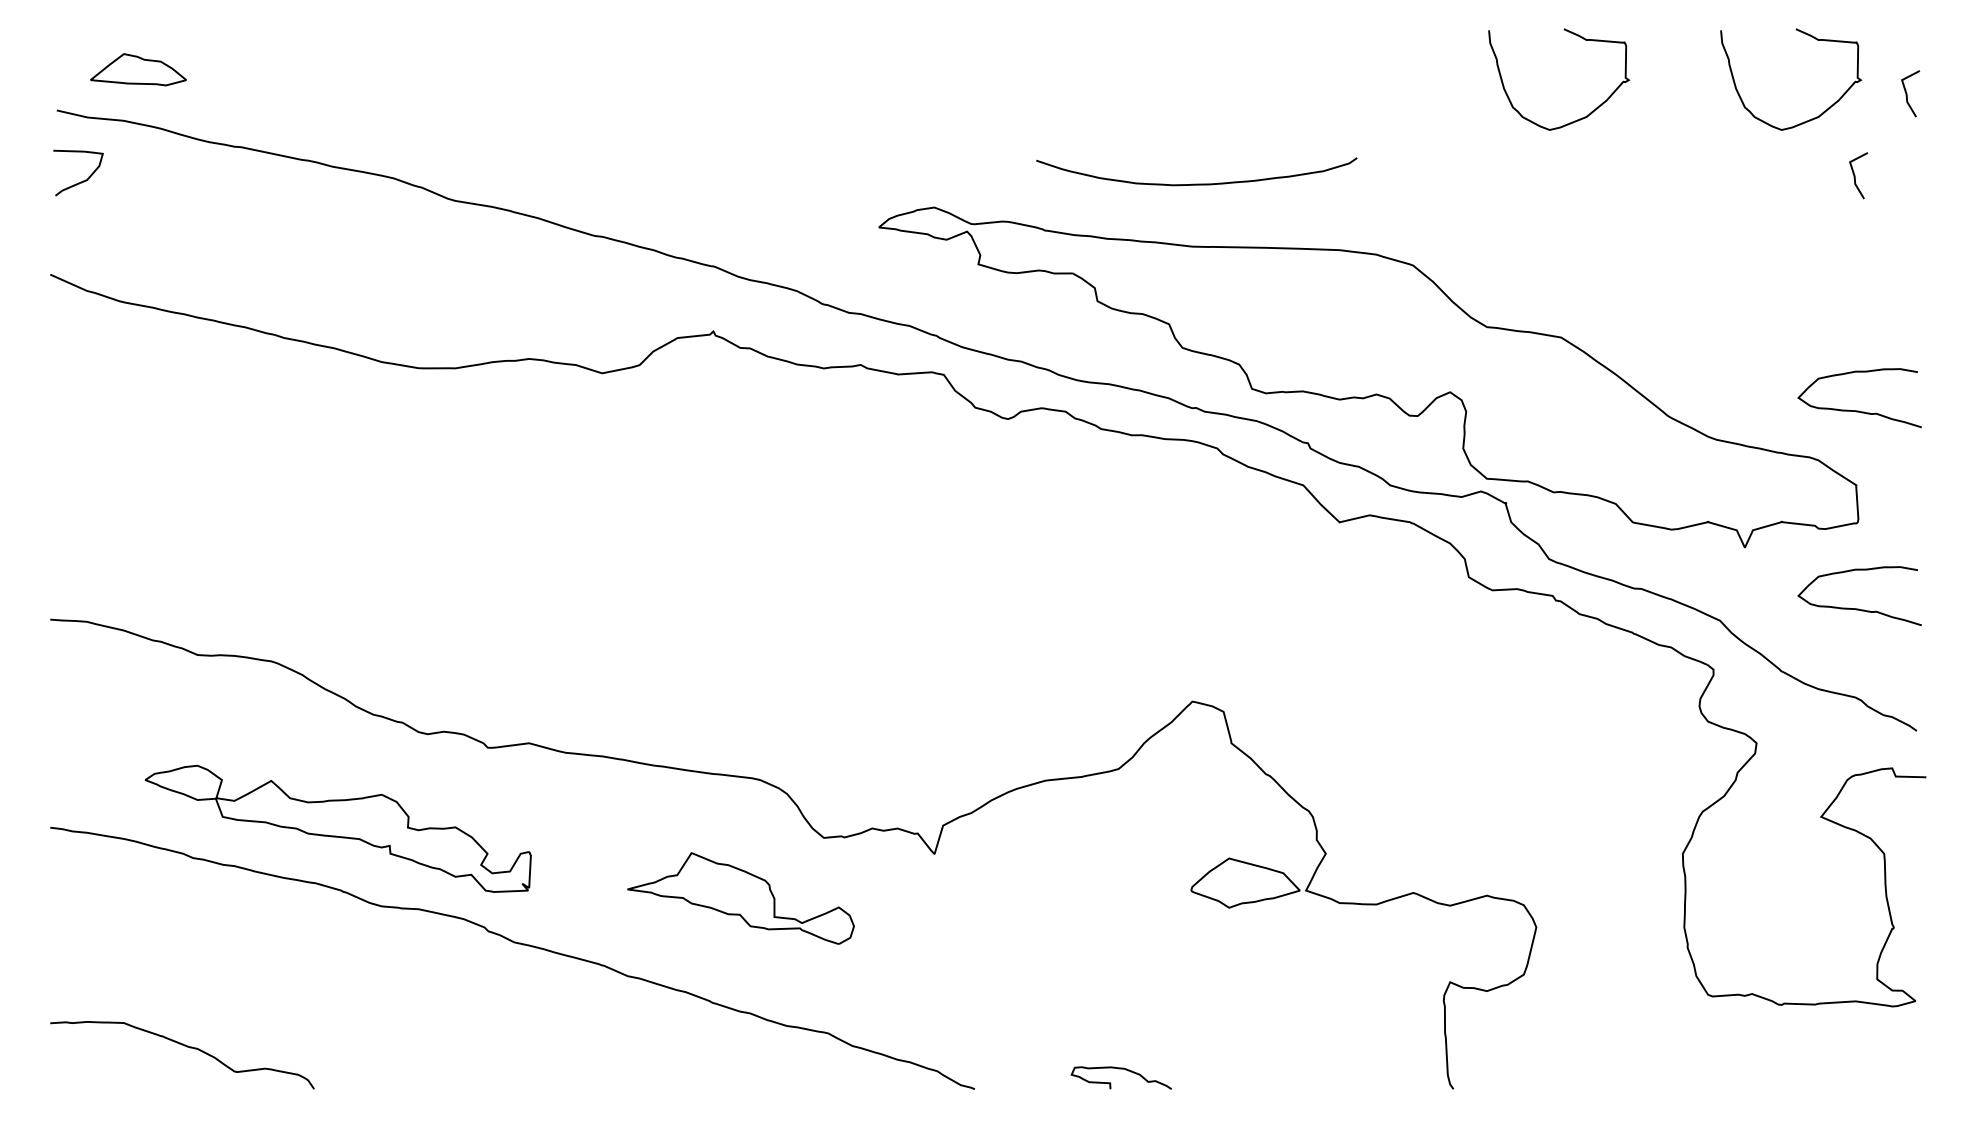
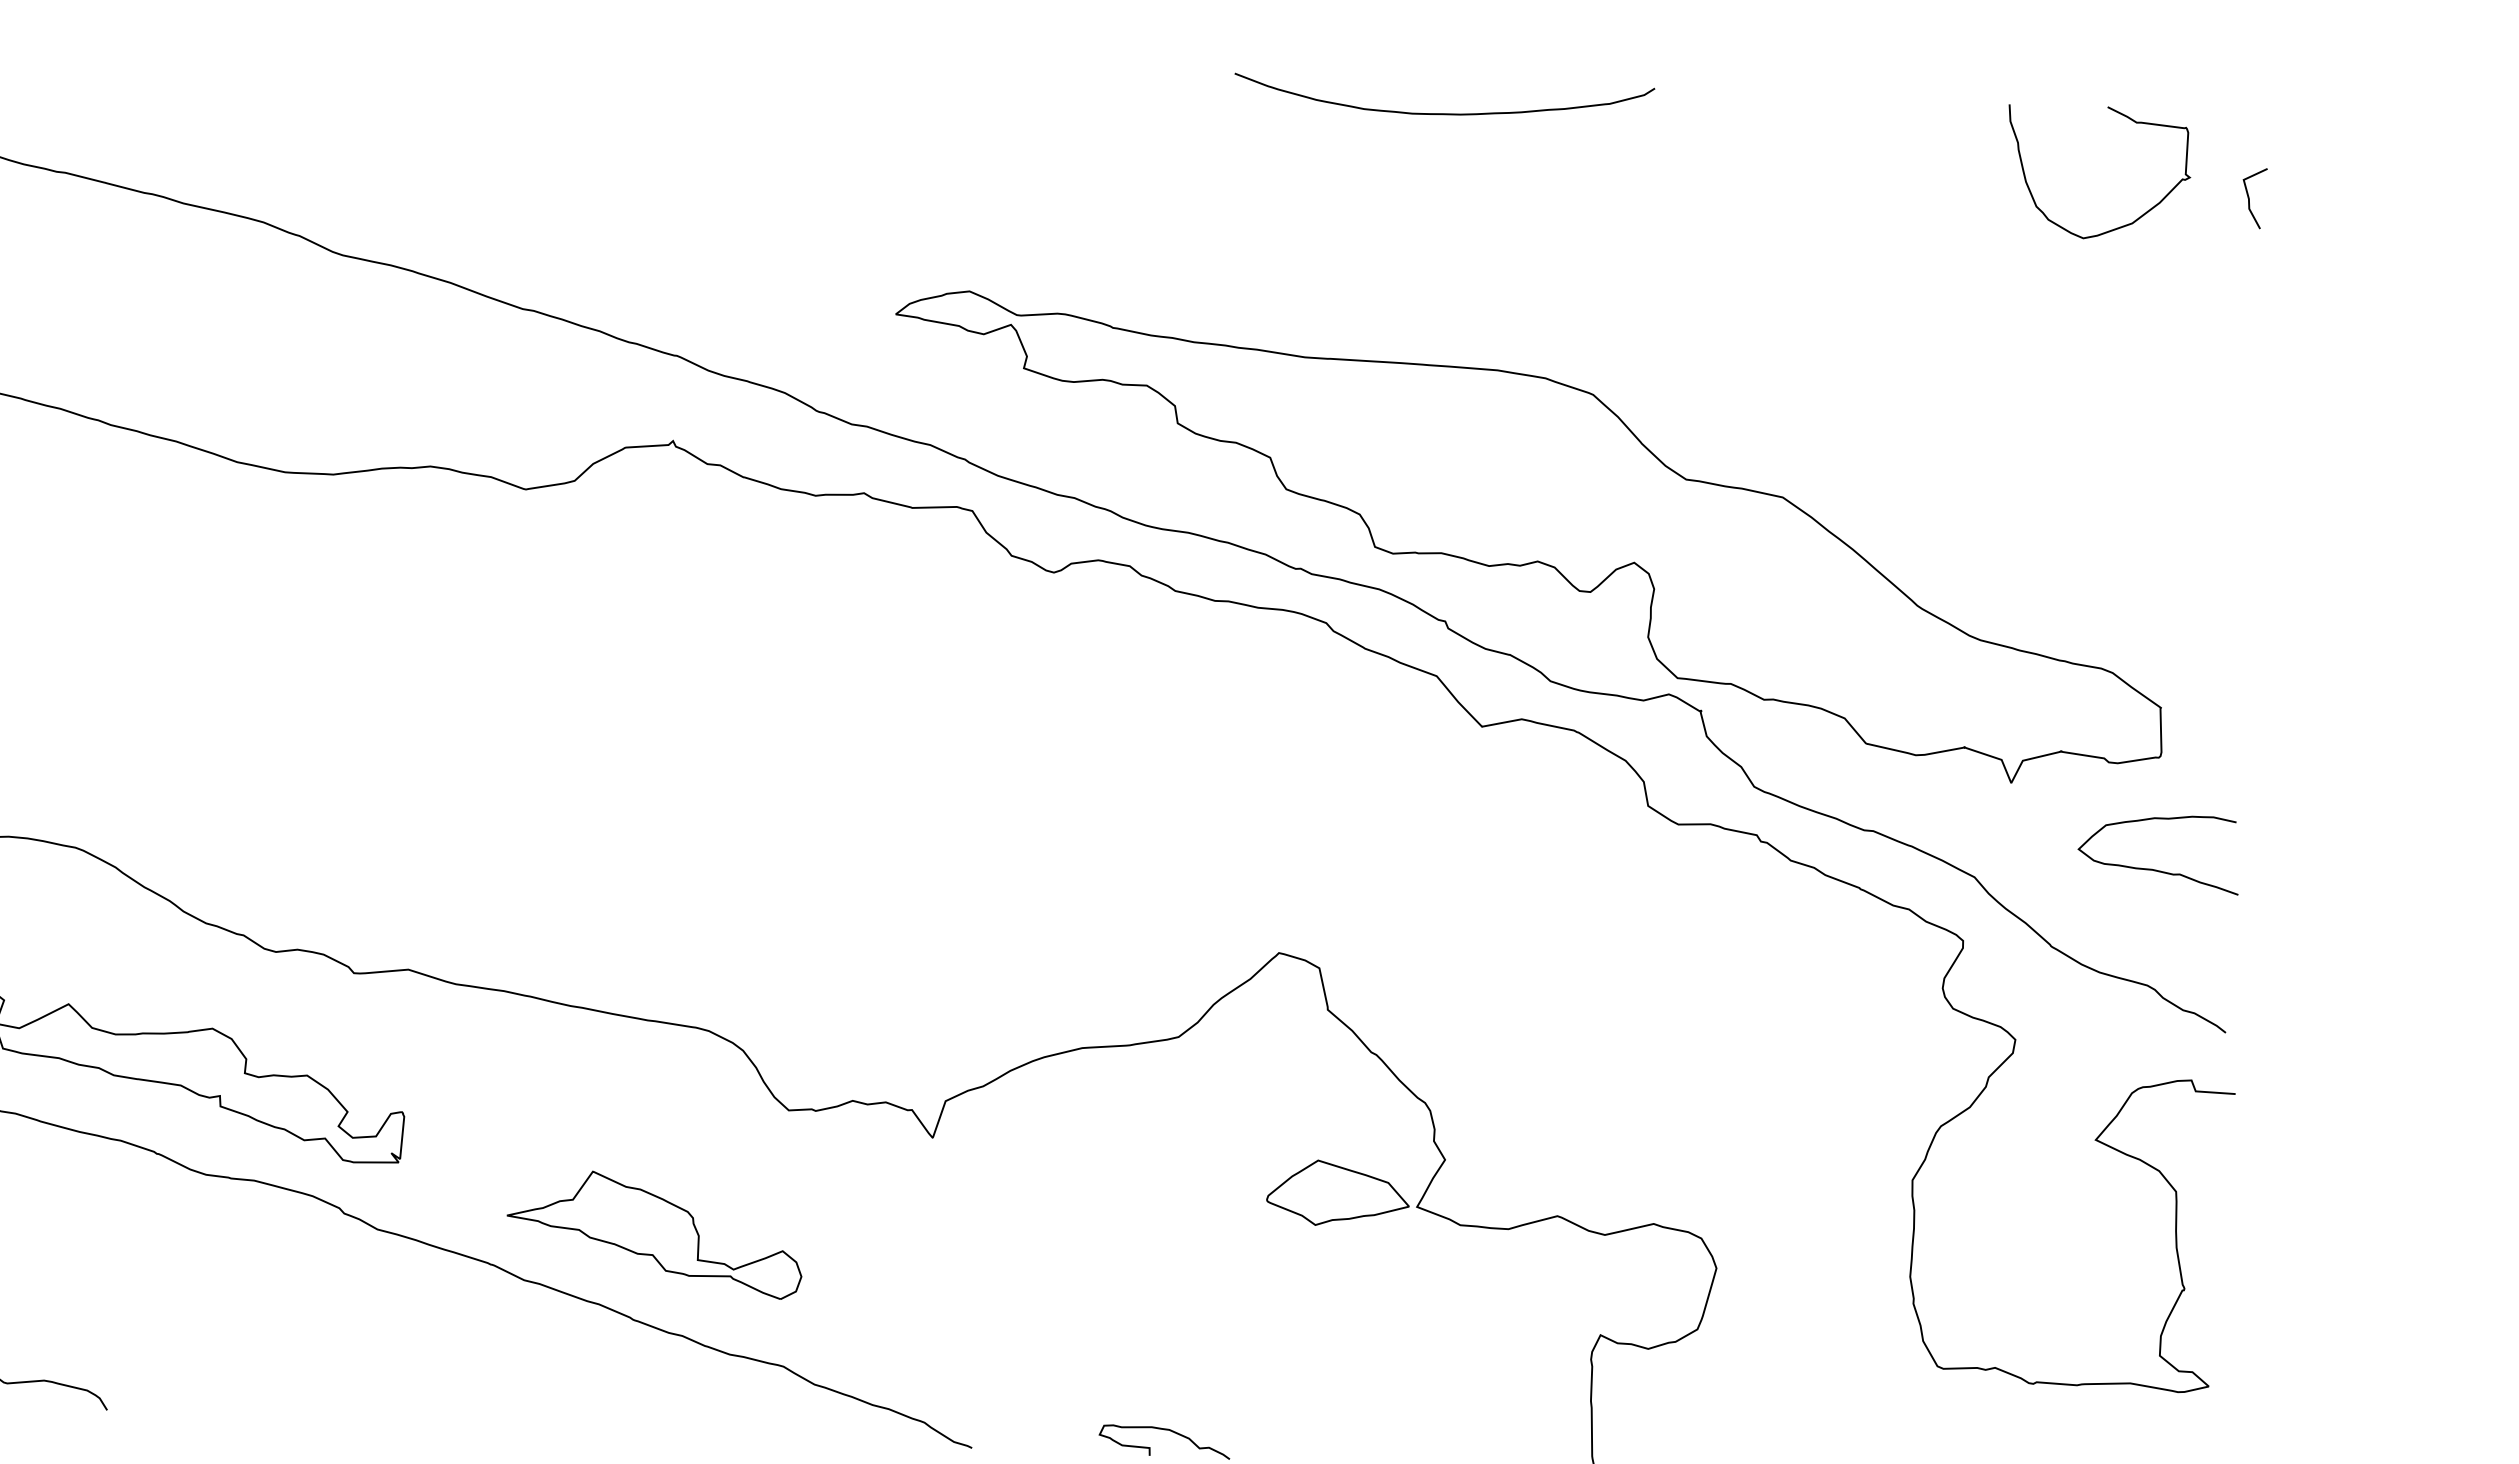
curve: (1574, 120) -> (1812, 214), removed
line: (1855, 175) -> (2177, 302), removed
curve: (1196, 183) -> (1443, 112), moved
curve: (1858, 410) -> (2167, 609), removed
part: (740, 898) -> (654, 1233), moved

